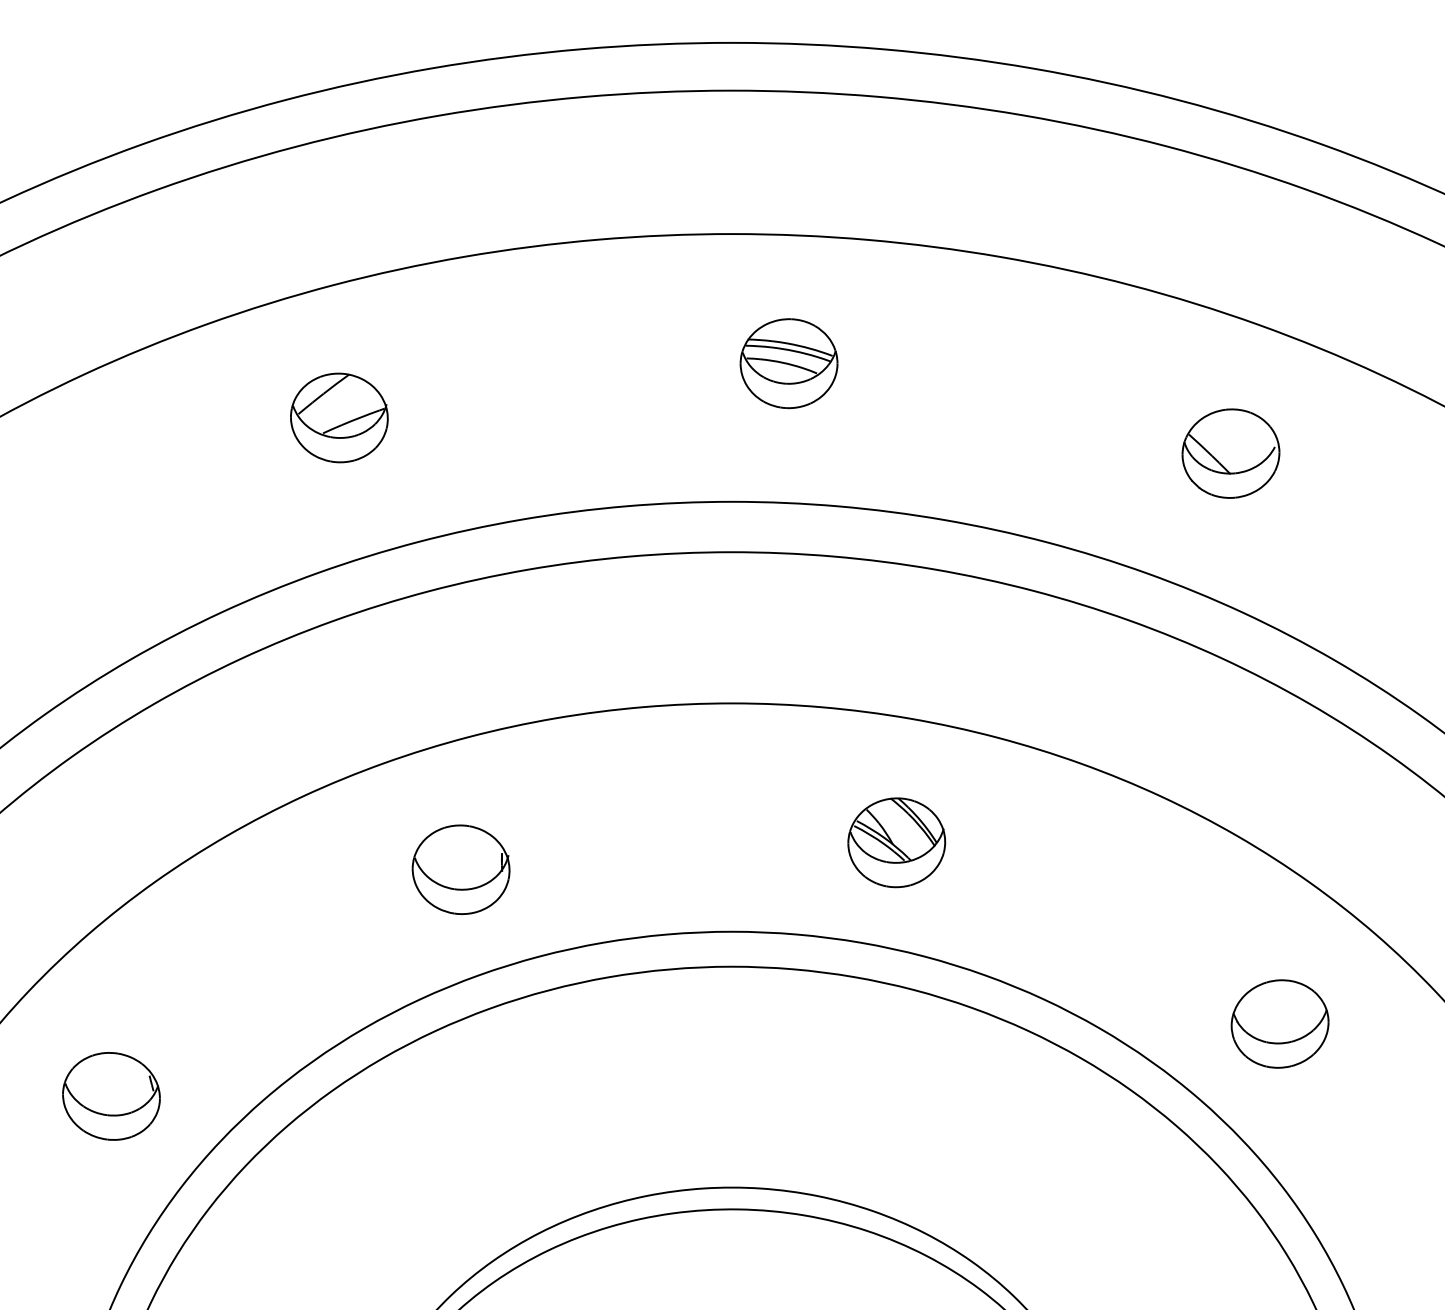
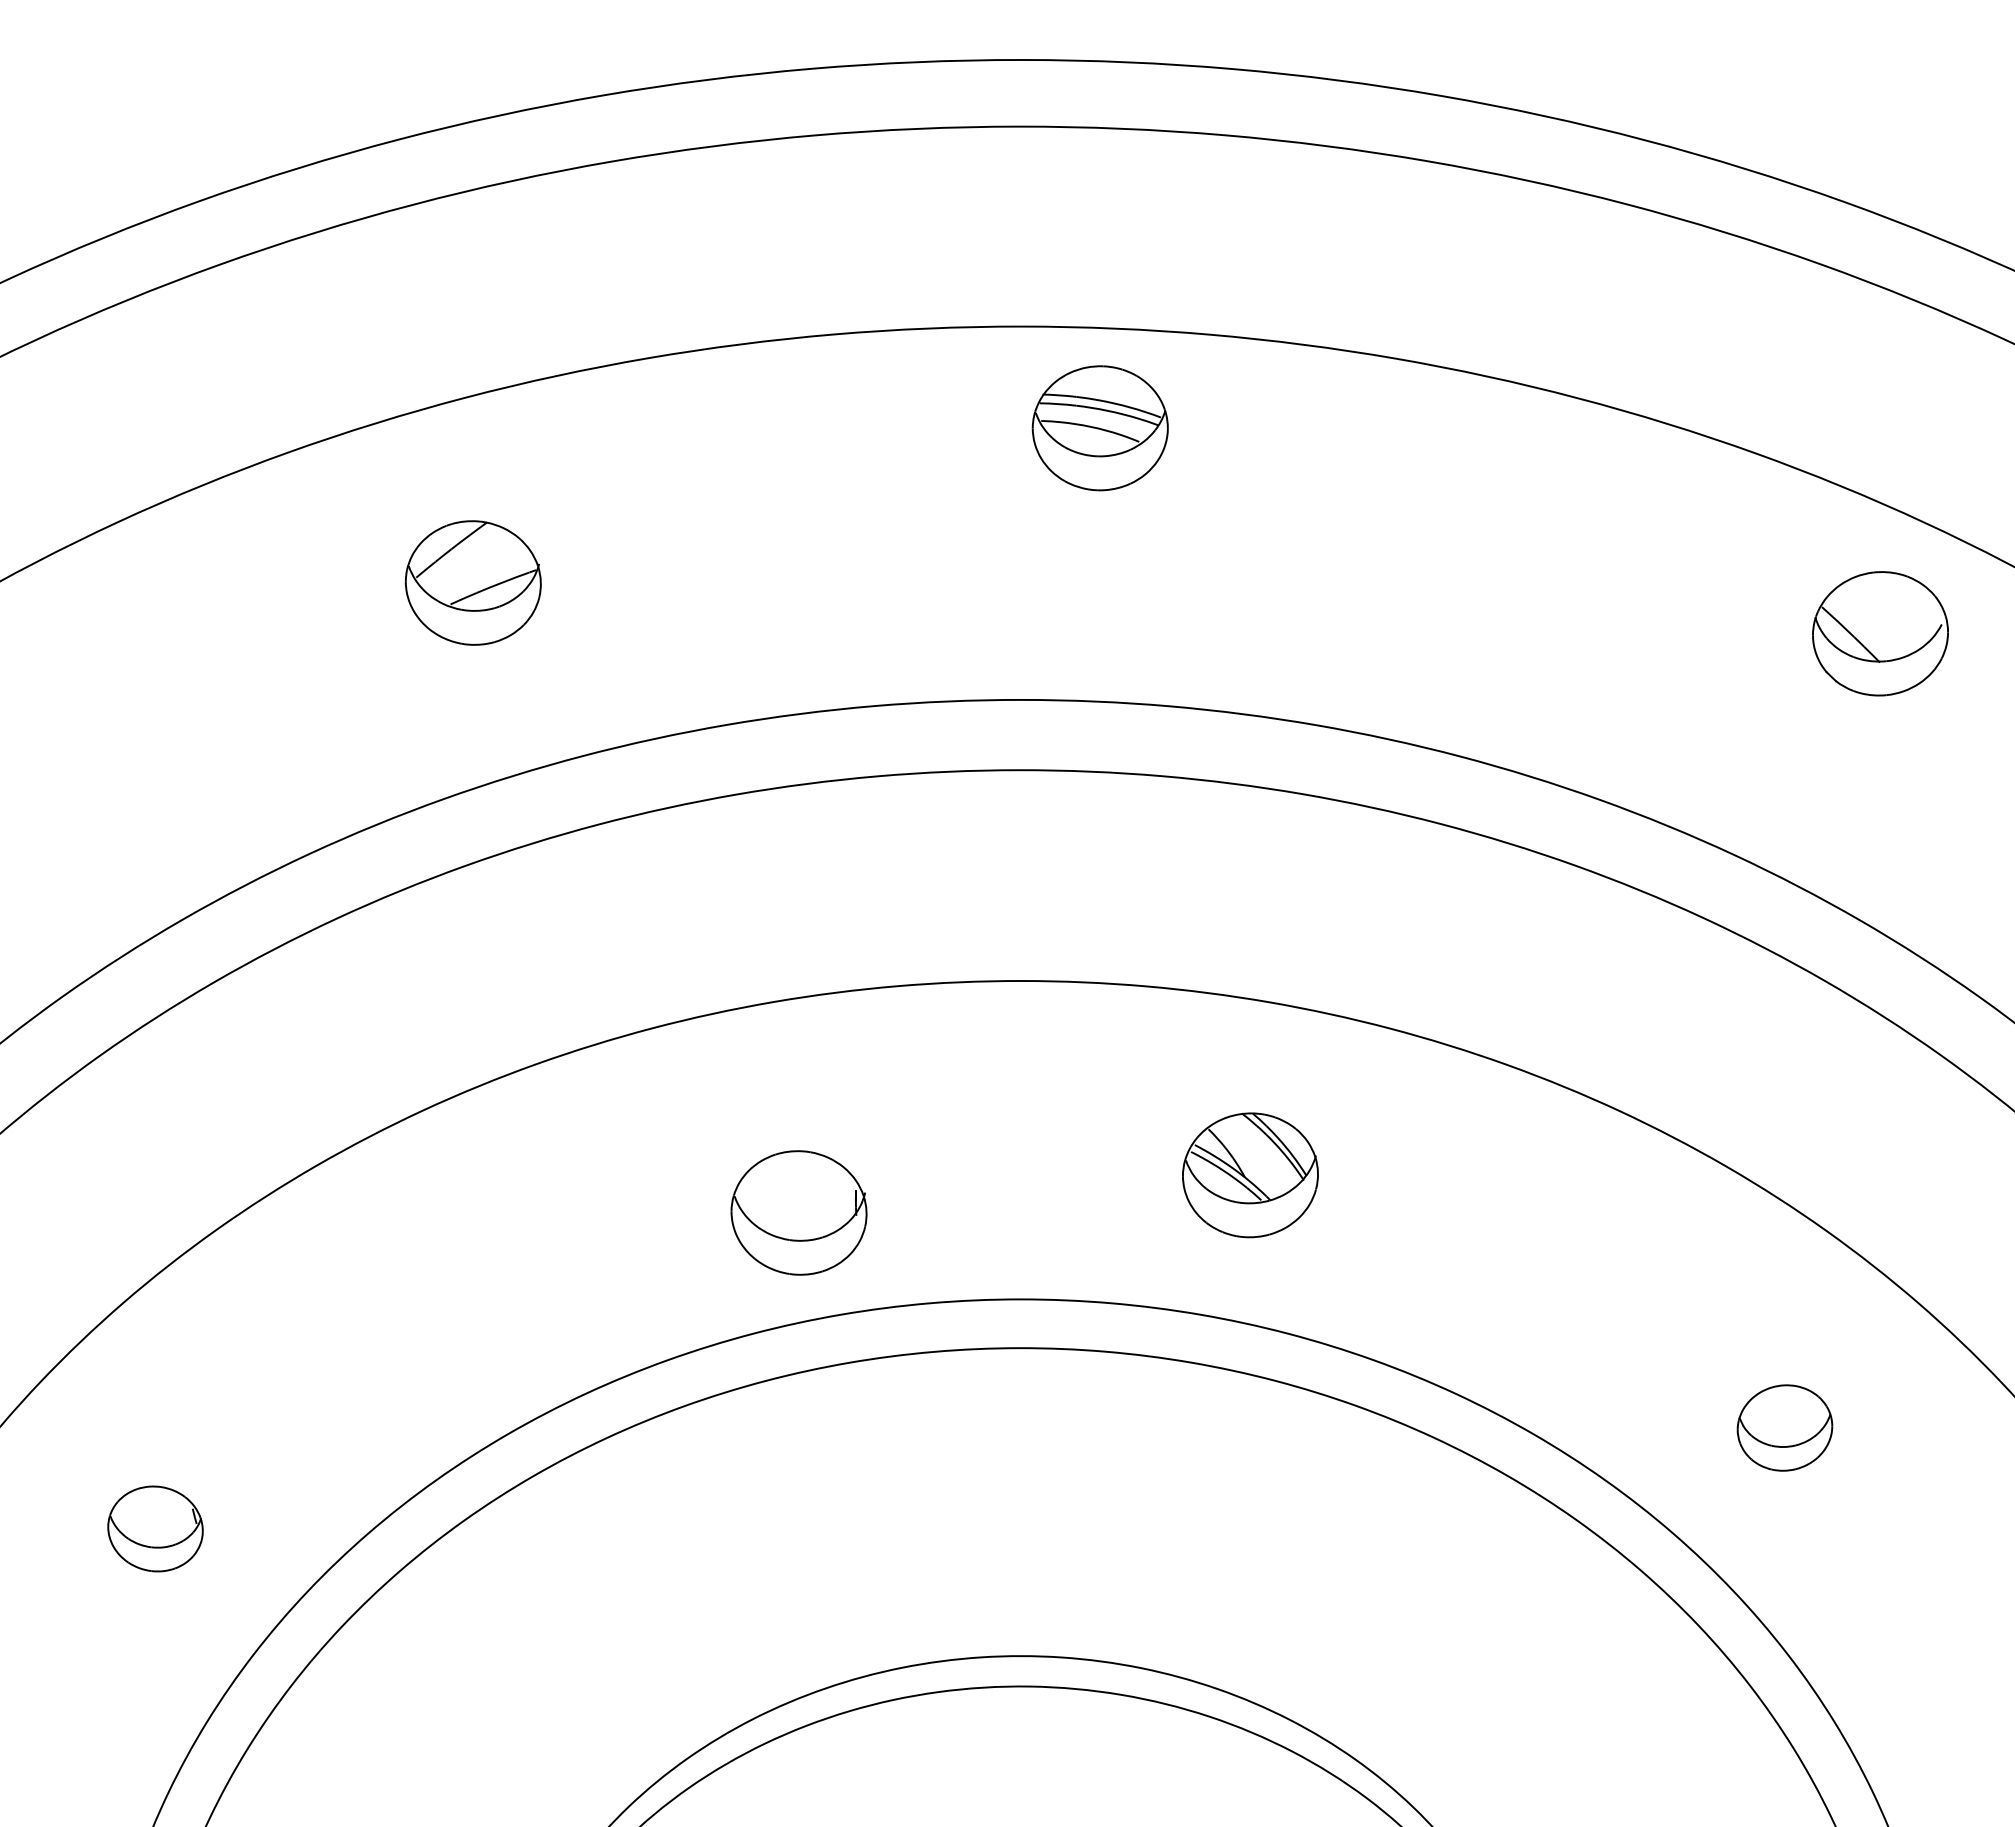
part: (788, 363) -> (1099, 428), moved
part: (1230, 453) -> (1880, 633), moved
part: (460, 869) -> (798, 1212), moved
part: (1279, 1023) -> (1784, 1427), size x0.7
part: (111, 1096) -> (155, 1528), size x0.7

